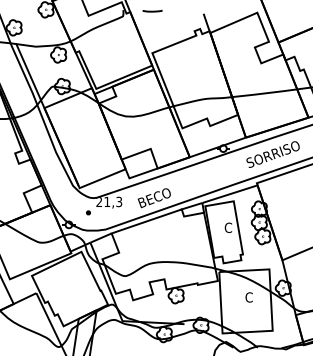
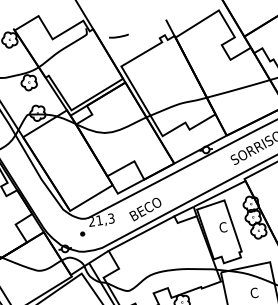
line: (152, 10) -> (118, 35), moved

